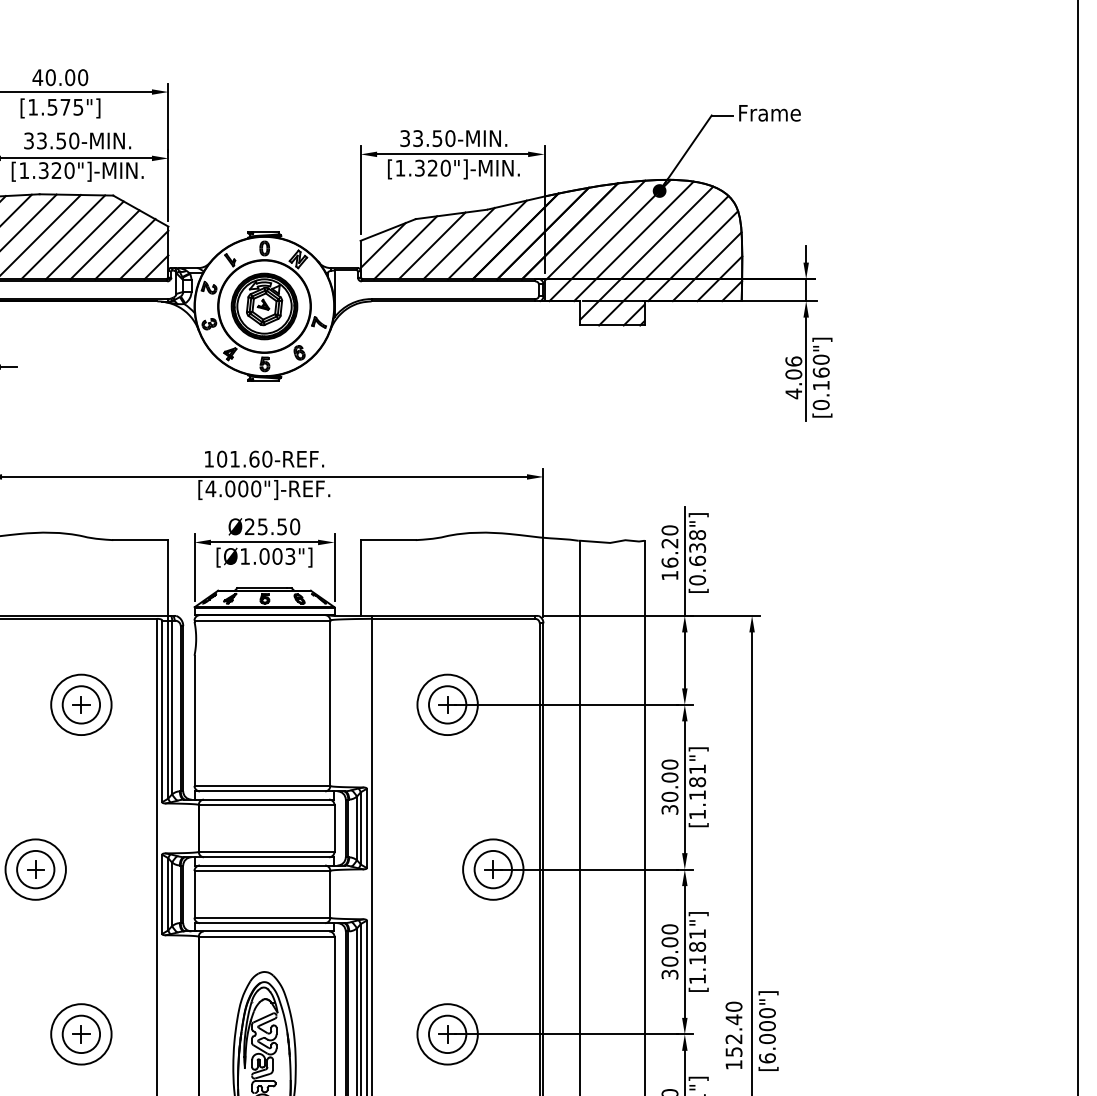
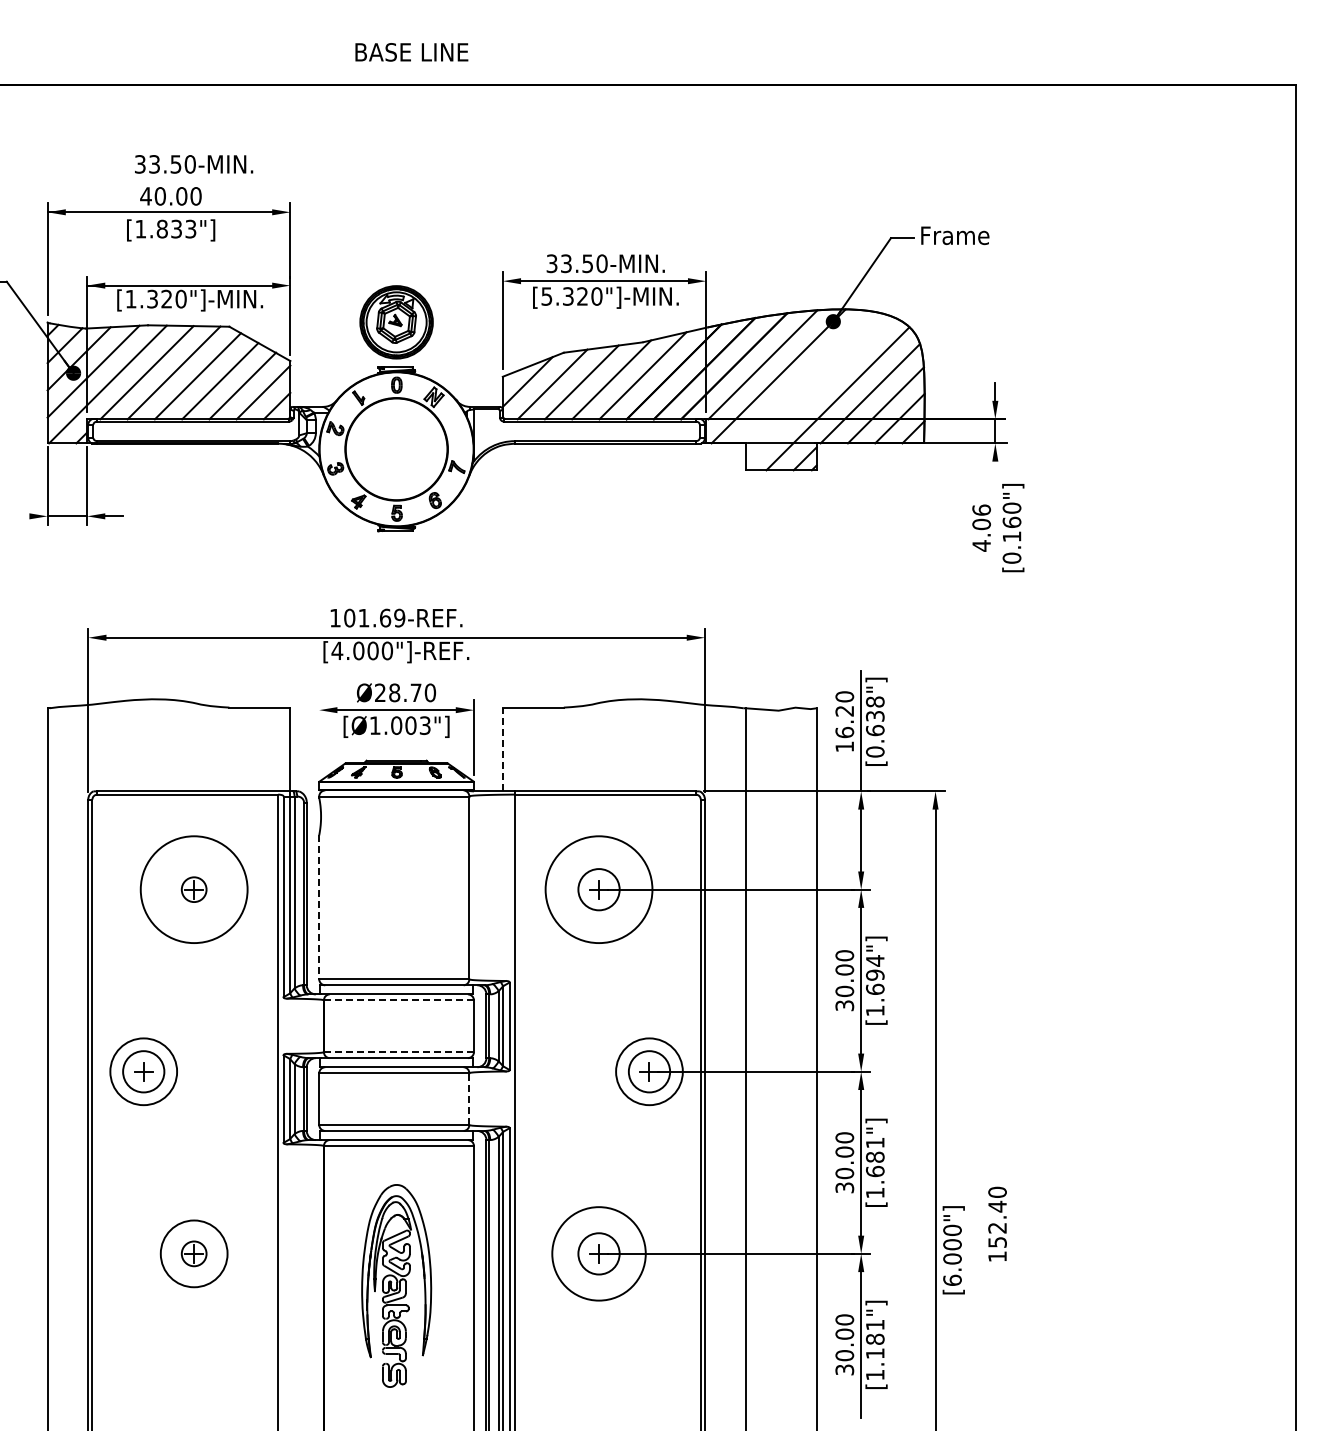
text: (65, 106) -> (176, 228), [1.575"] -> [1.833"]
text: (78, 141) -> (194, 164), moved
text: (400, 168) -> (546, 296), [1.320"]-MIN. -> [5.320"]-MIN.
line: (633, 241) -> (804, 377), removed
line: (646, 252) -> (818, 389), removed
part: (264, 306) -> (396, 322), moved
line: (806, 369) -> (995, 518), removed
text: (267, 459) -> (399, 618), 101.60-REF. -> 101.69-REF.
text: (272, 526) -> (405, 692), Ø25.50 -> Ø28.70
line: (194, 567) -> (319, 737), removed
line: (360, 578) -> (502, 749), solid -> dashed
circle: (80, 704) -> (193, 889), size x0.6
circle: (80, 704) -> (193, 889), size x1.6
circle: (447, 704) -> (598, 889), size x1.6
line: (194, 720) -> (319, 907), solid -> dashed
text: (697, 781) -> (875, 974), [1.181"] -> [1.694"]
line: (266, 805) -> (398, 1000), solid -> dashed
line: (267, 852) -> (399, 1052), solid -> dashed
line: (330, 894) -> (469, 1099), solid -> dashed
text: (697, 959) -> (875, 1171), [1.181"] -> [1.681"]
circle: (80, 1034) -> (193, 1253), size x0.6
circle: (447, 1034) -> (598, 1253), size x1.4
text: (733, 1034) -> (997, 1223), moved

